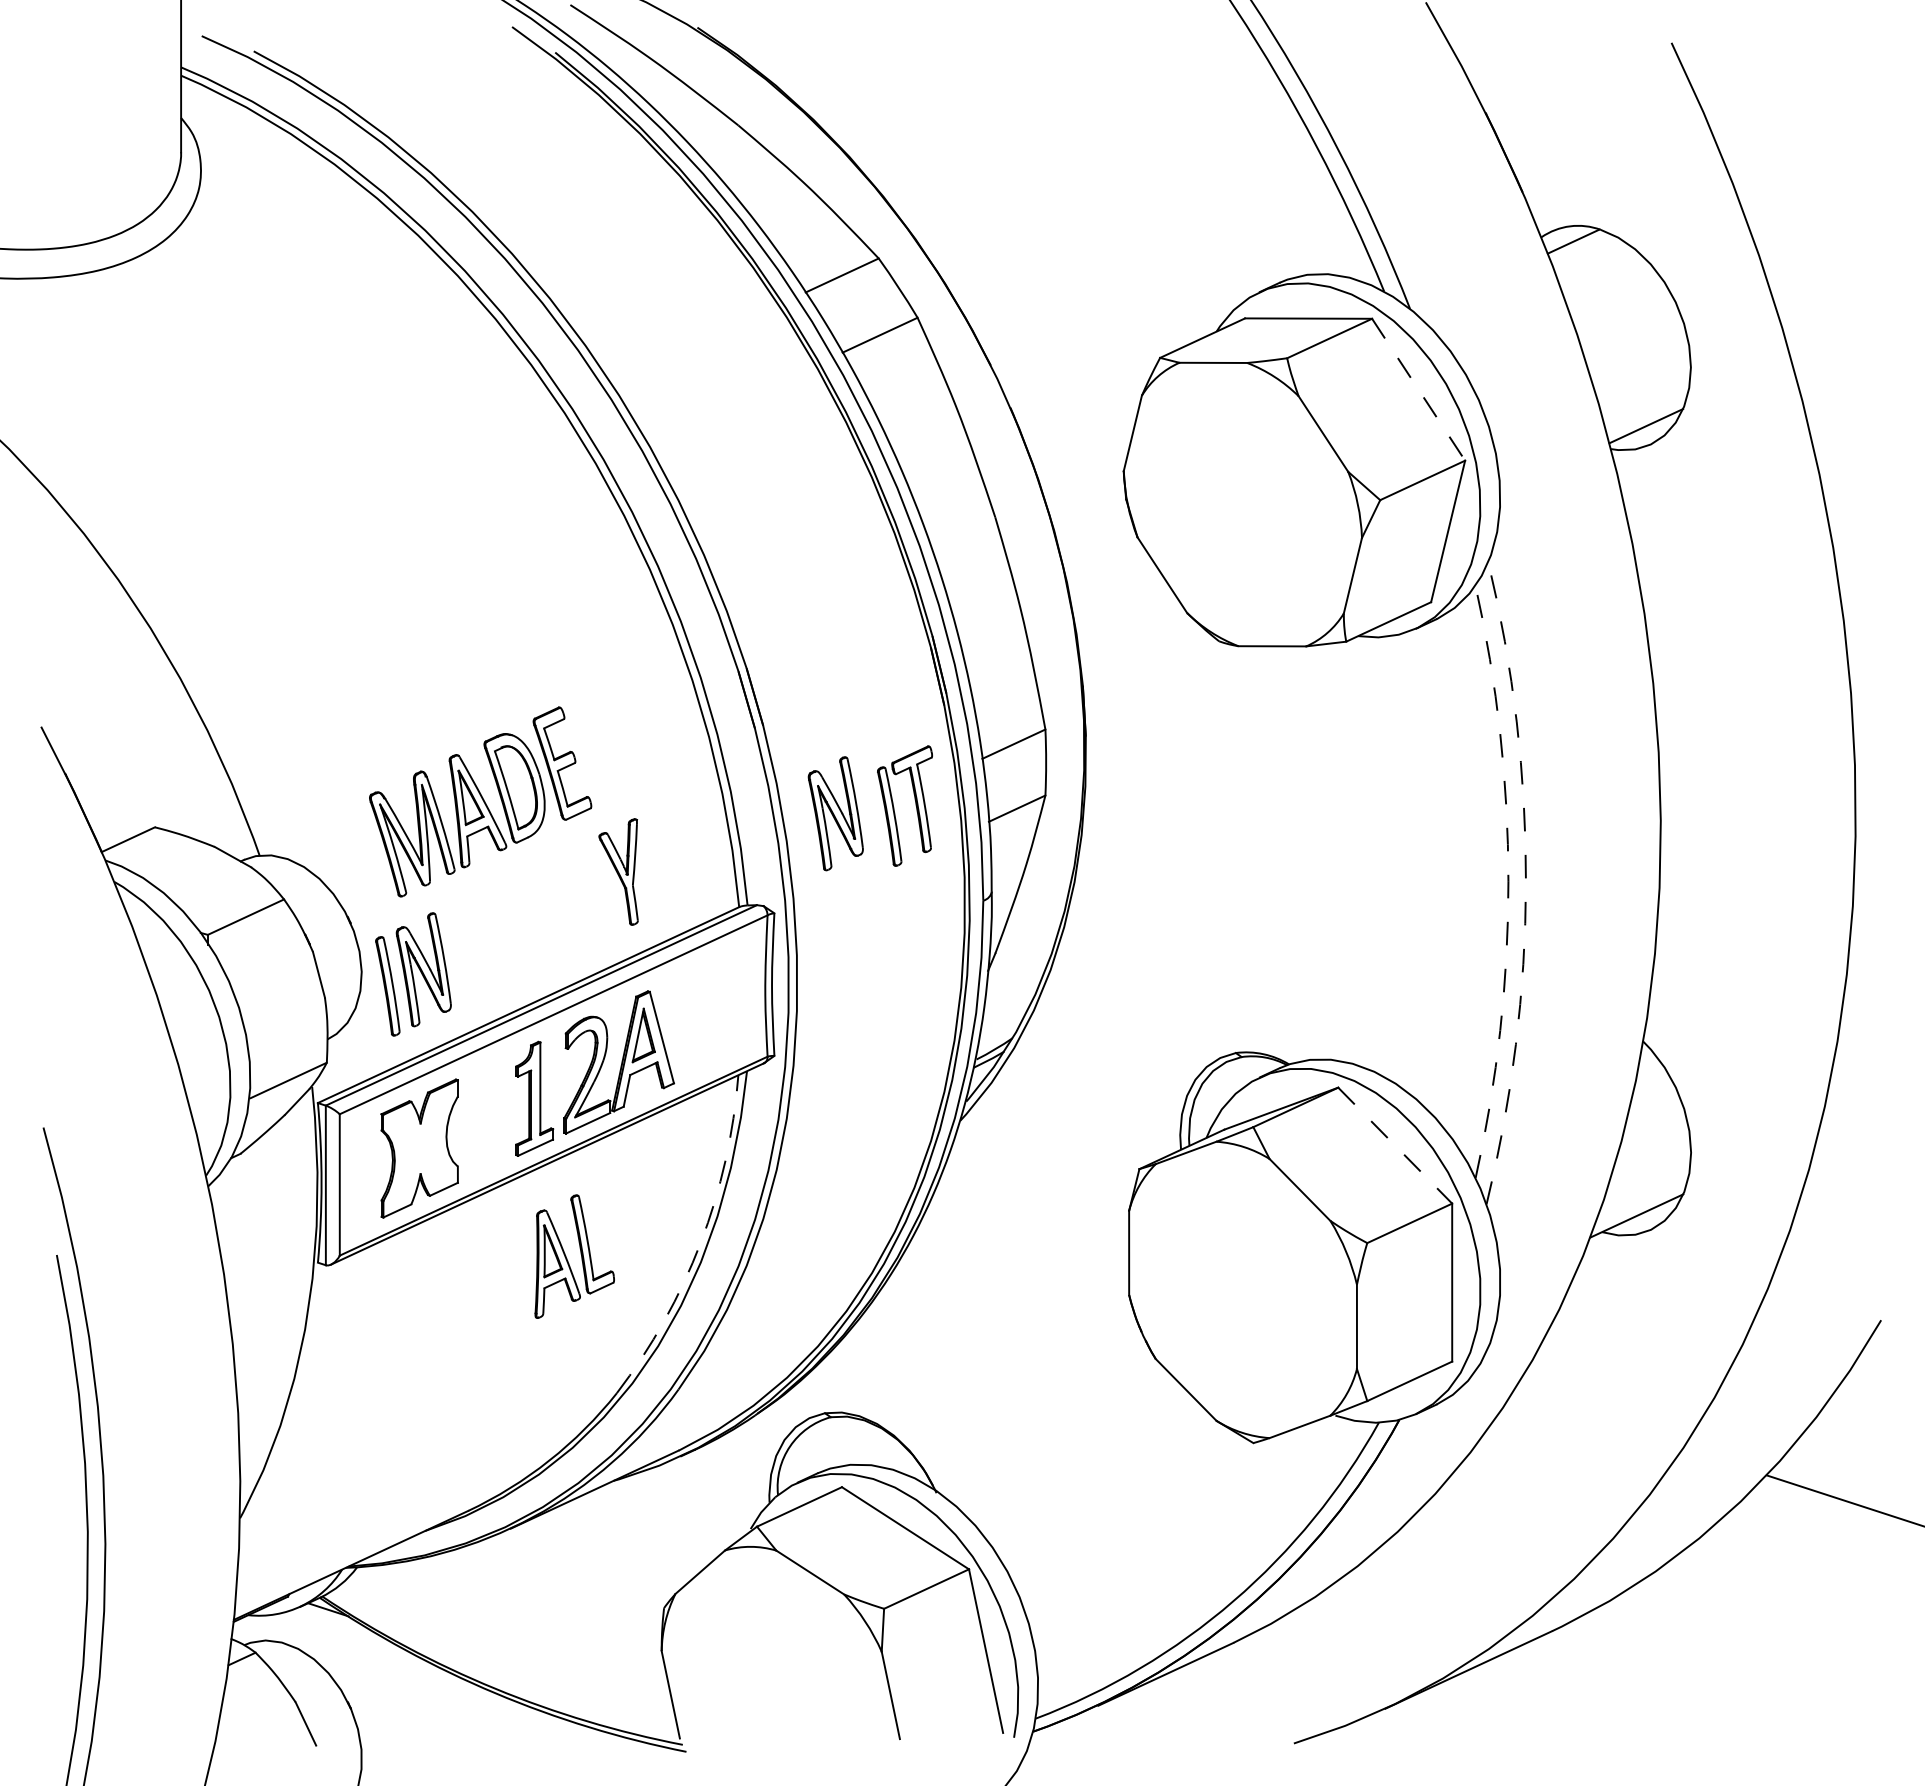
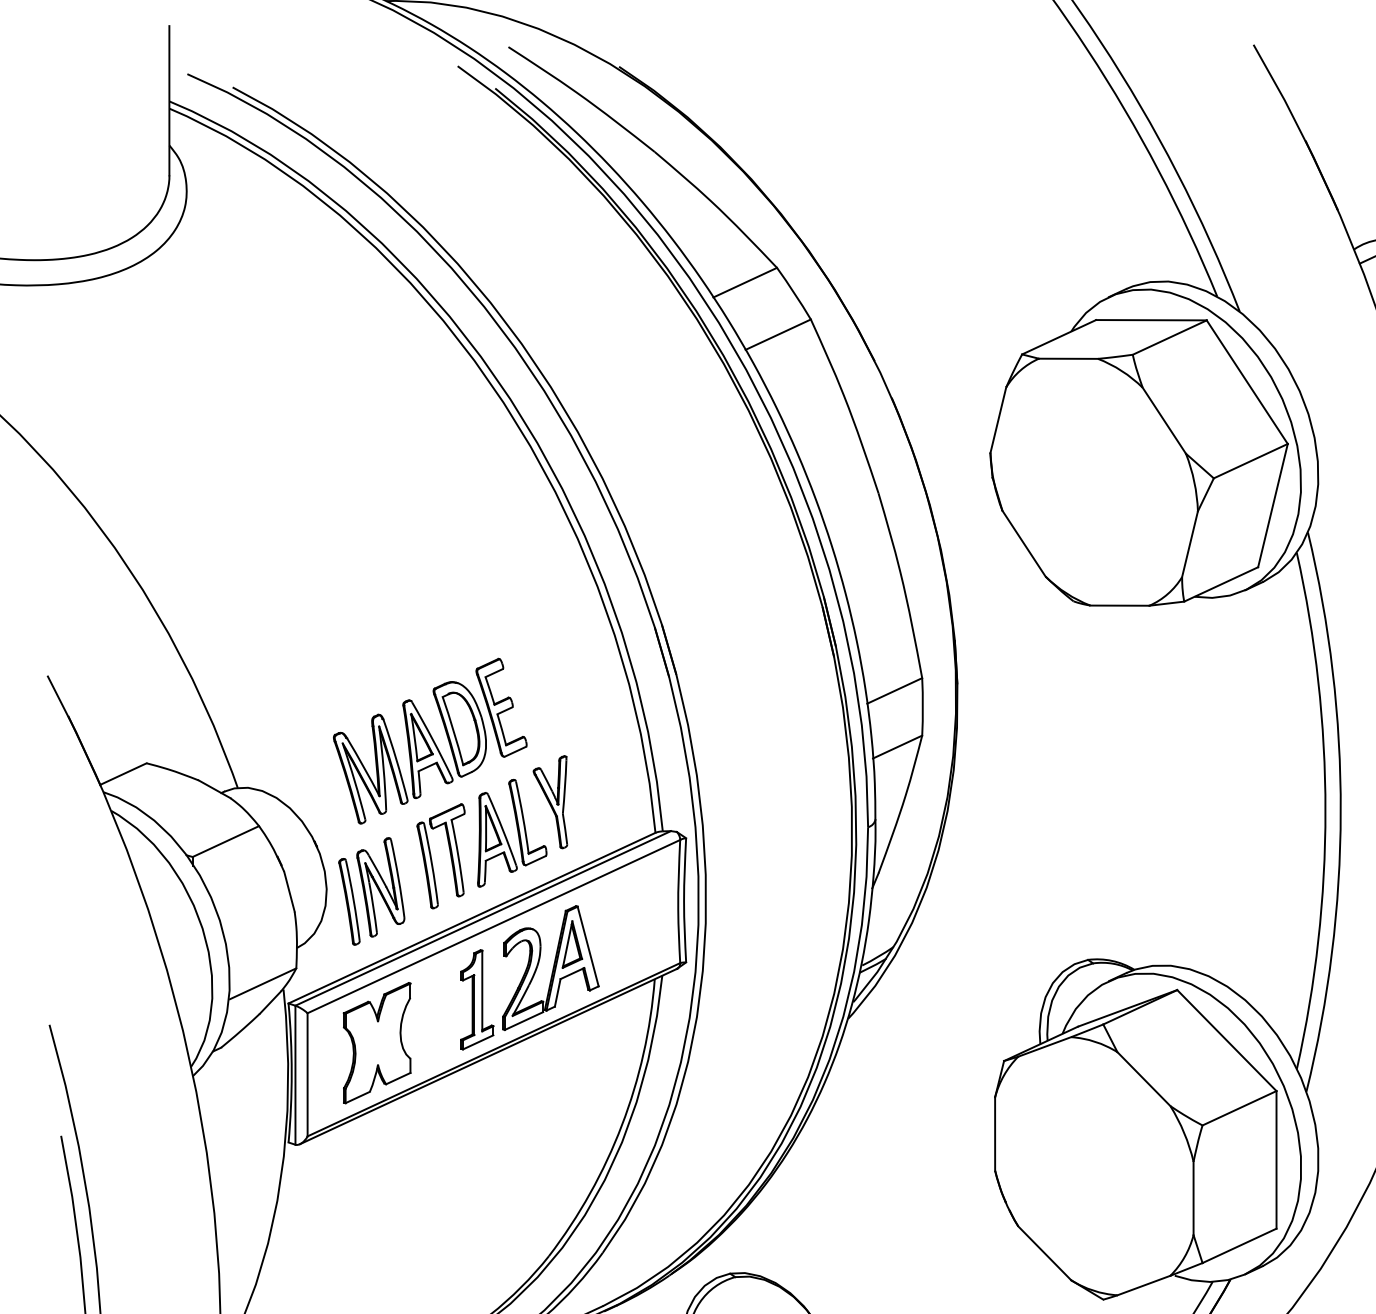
line: (1418, 389) -> (1247, 381), dashed -> solid
part: (894, 807) -> (431, 857), moved
part: (835, 813) -> (739, 751), removed
arc: (1508, 881) -> (1325, 810), dashed -> solid
arc: (1525, 883) -> (1340, 812), dashed -> solid
line: (1395, 1146) -> (1227, 1041), dashed -> solid
arc: (700, 1243) -> (621, 1125), dashed -> solid
part: (580, 1254) -> (517, 831), moved

